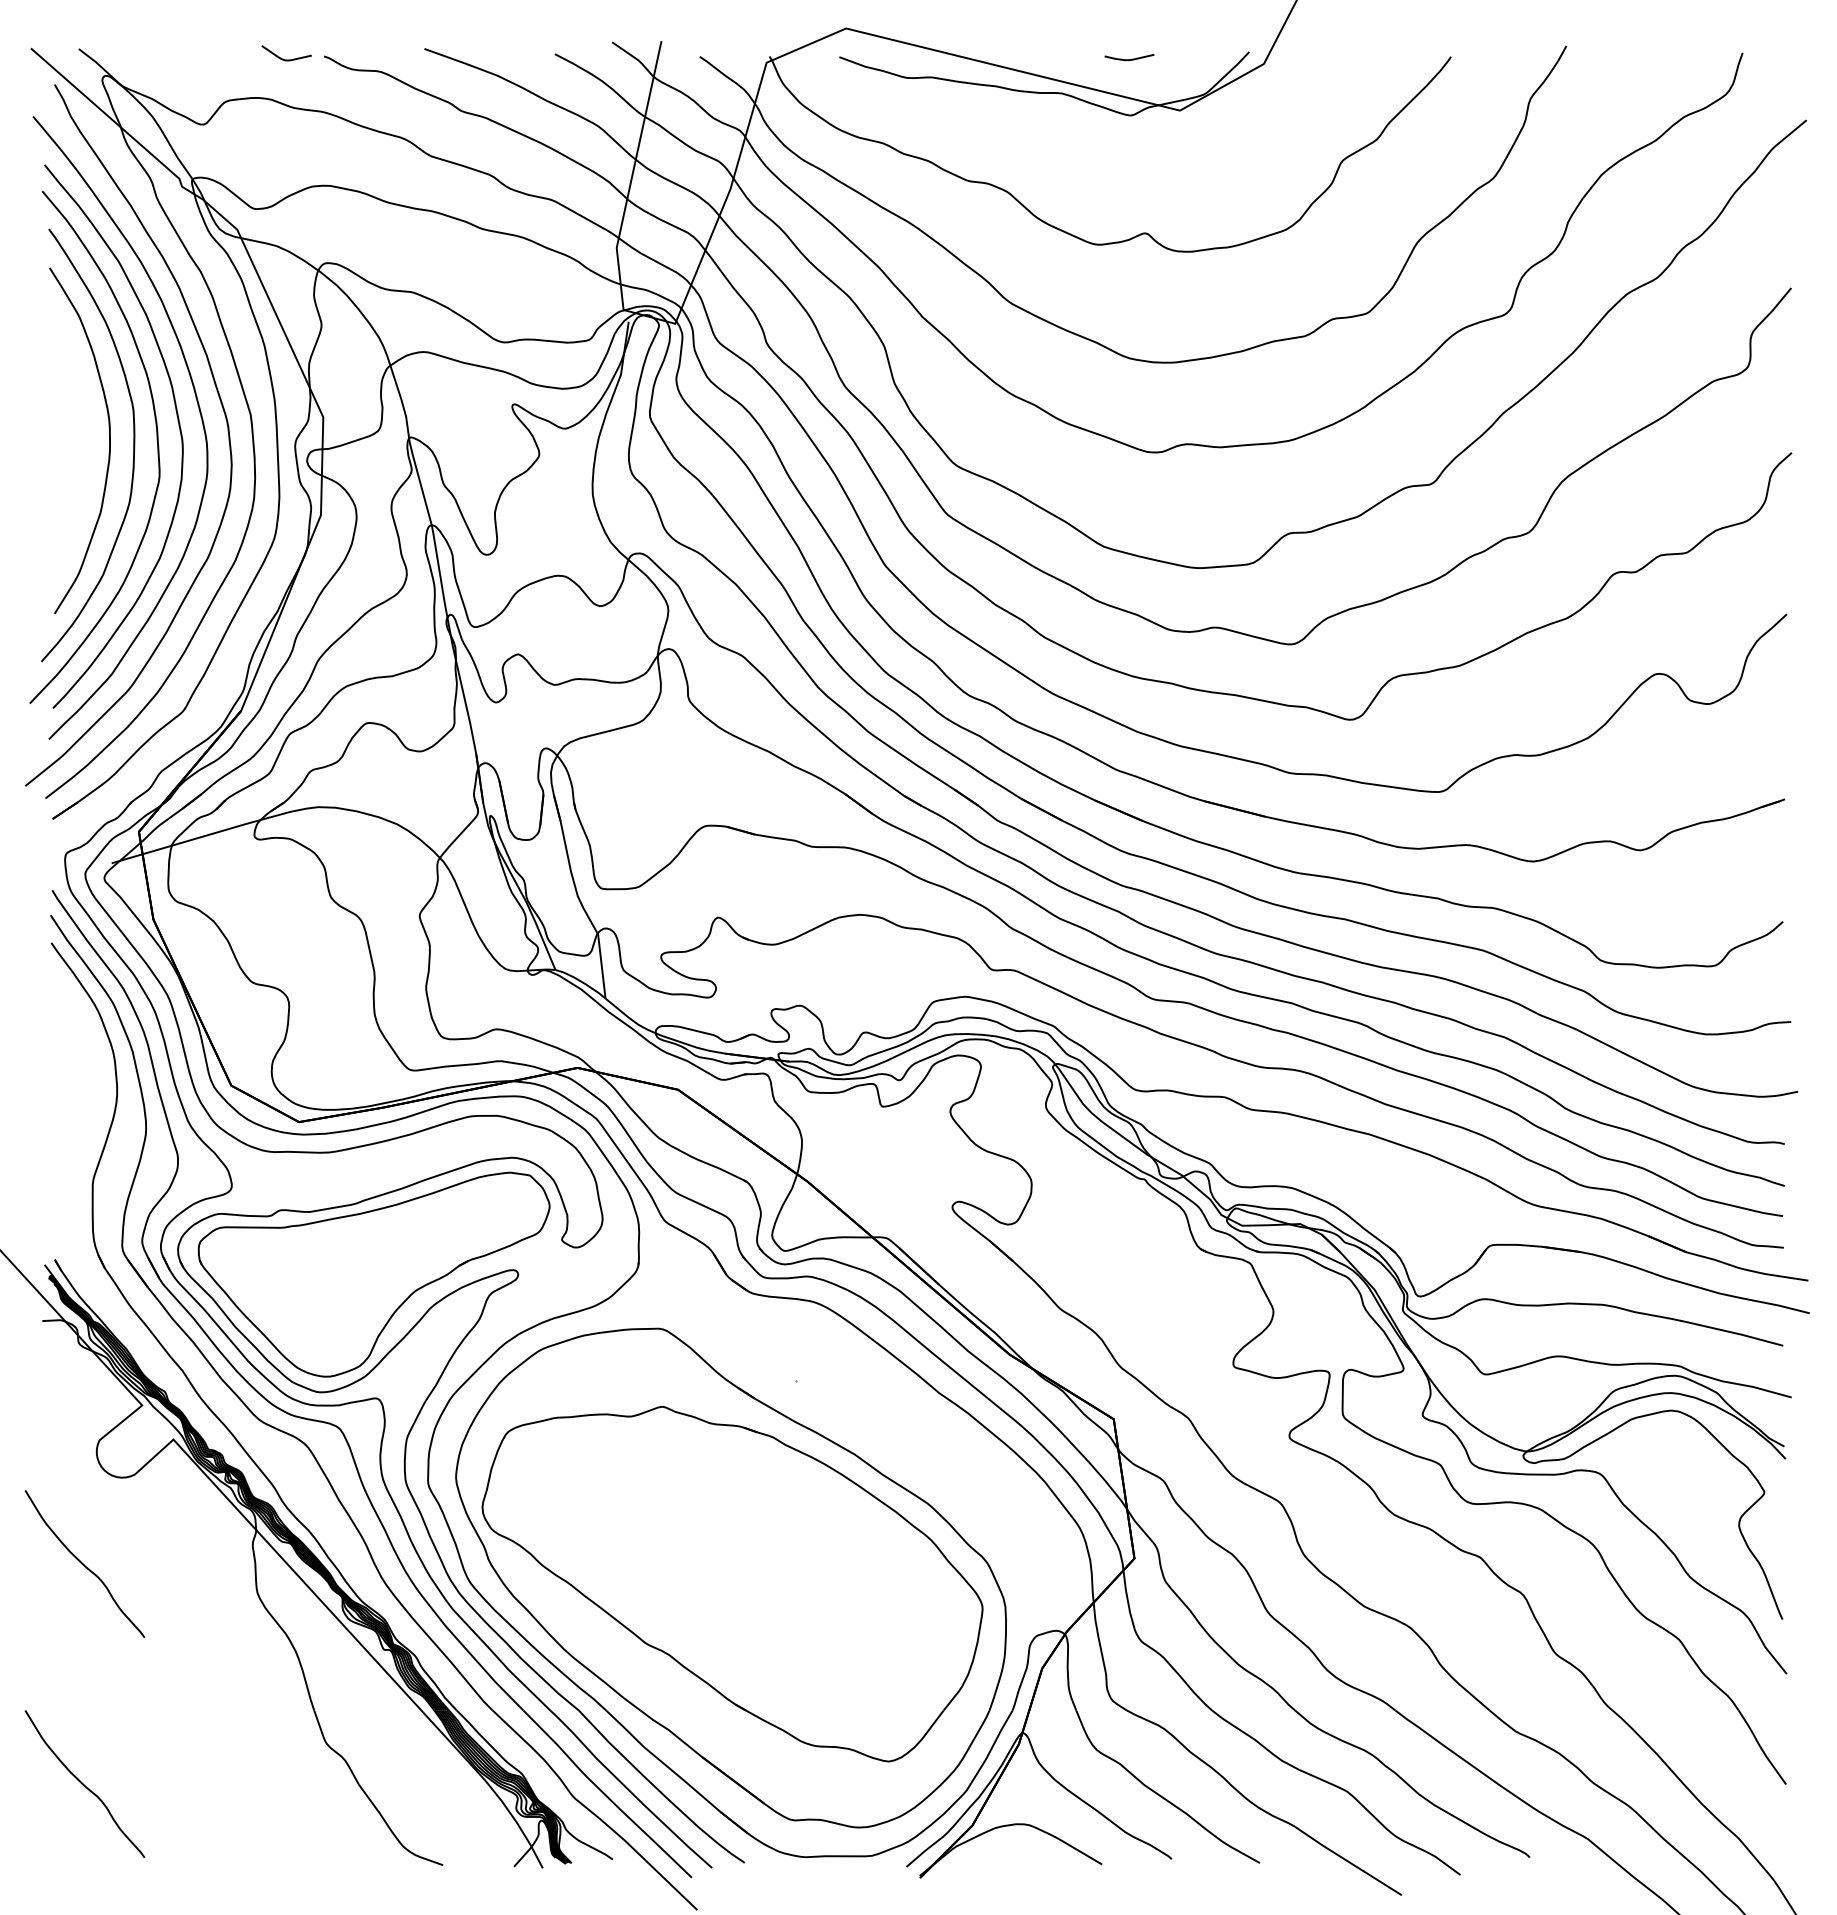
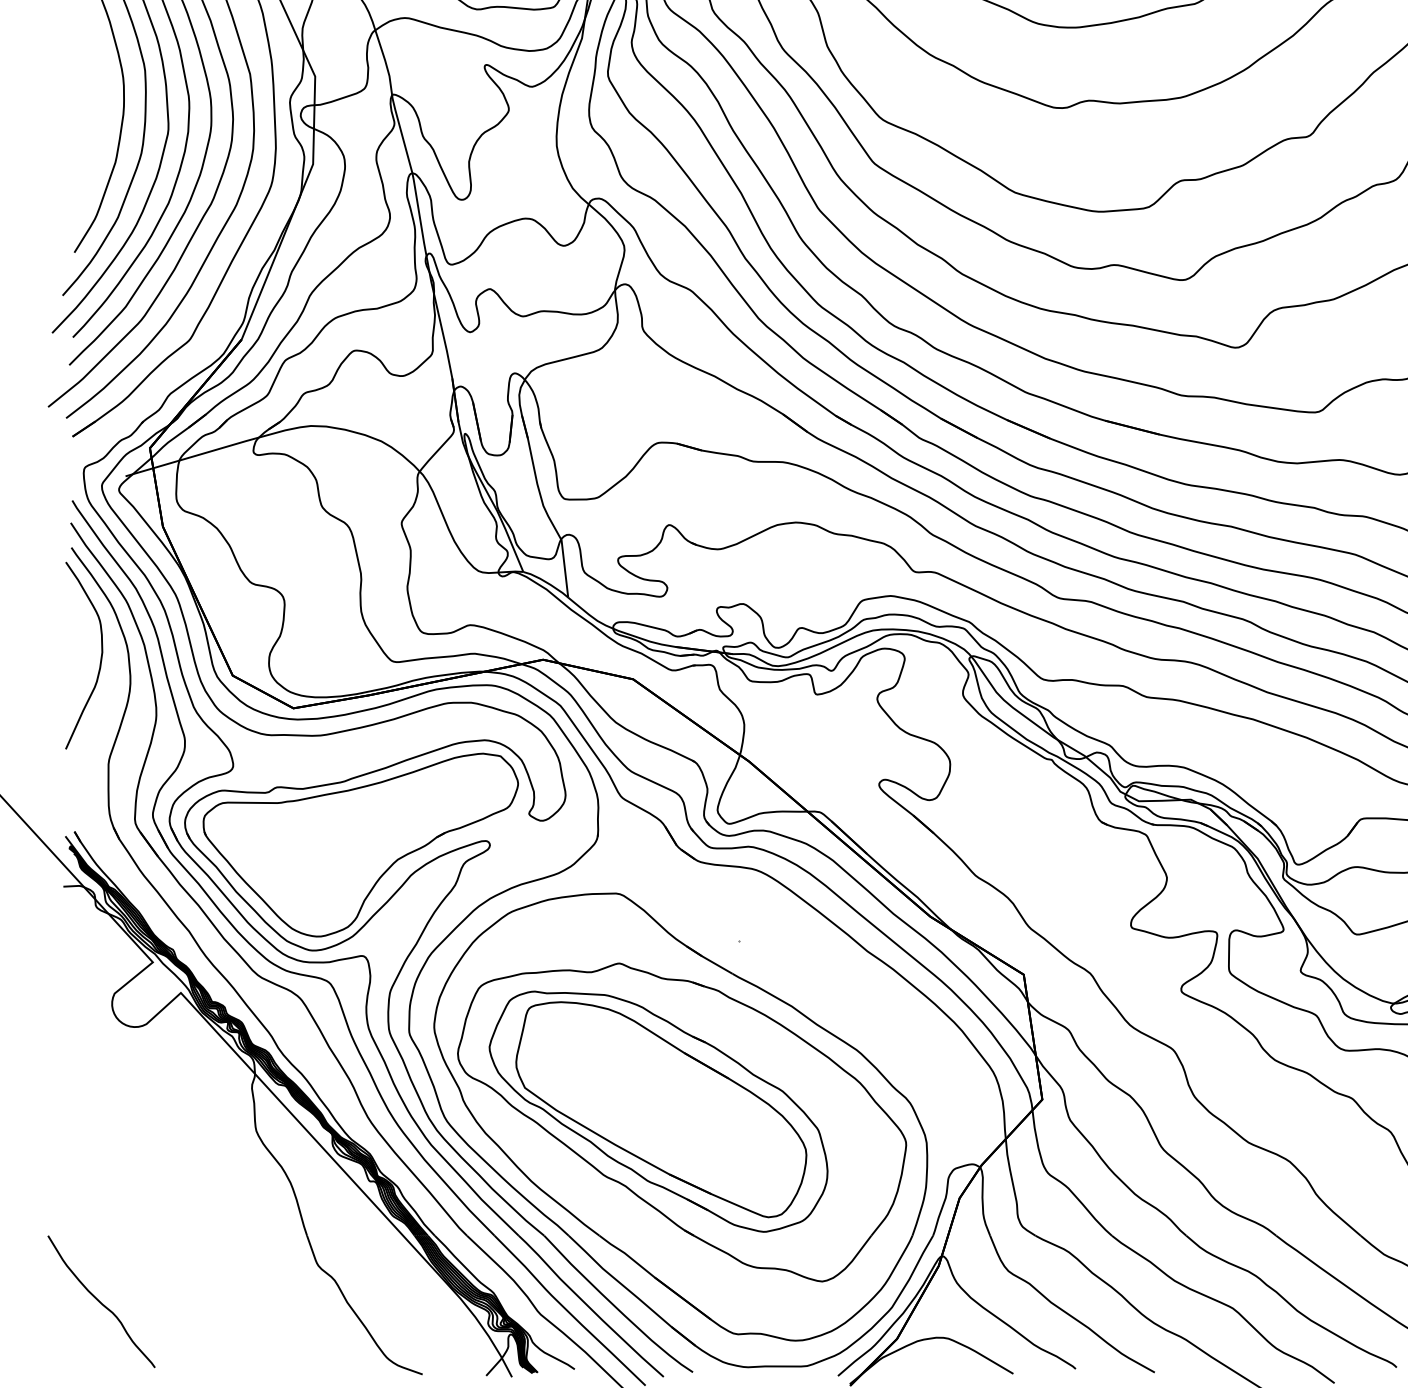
curve: (83, 1067) -> (100, 659), added
curve: (83, 1563) -> (100, 1104), removed
part: (706, 1571) -> (658, 1111), added

